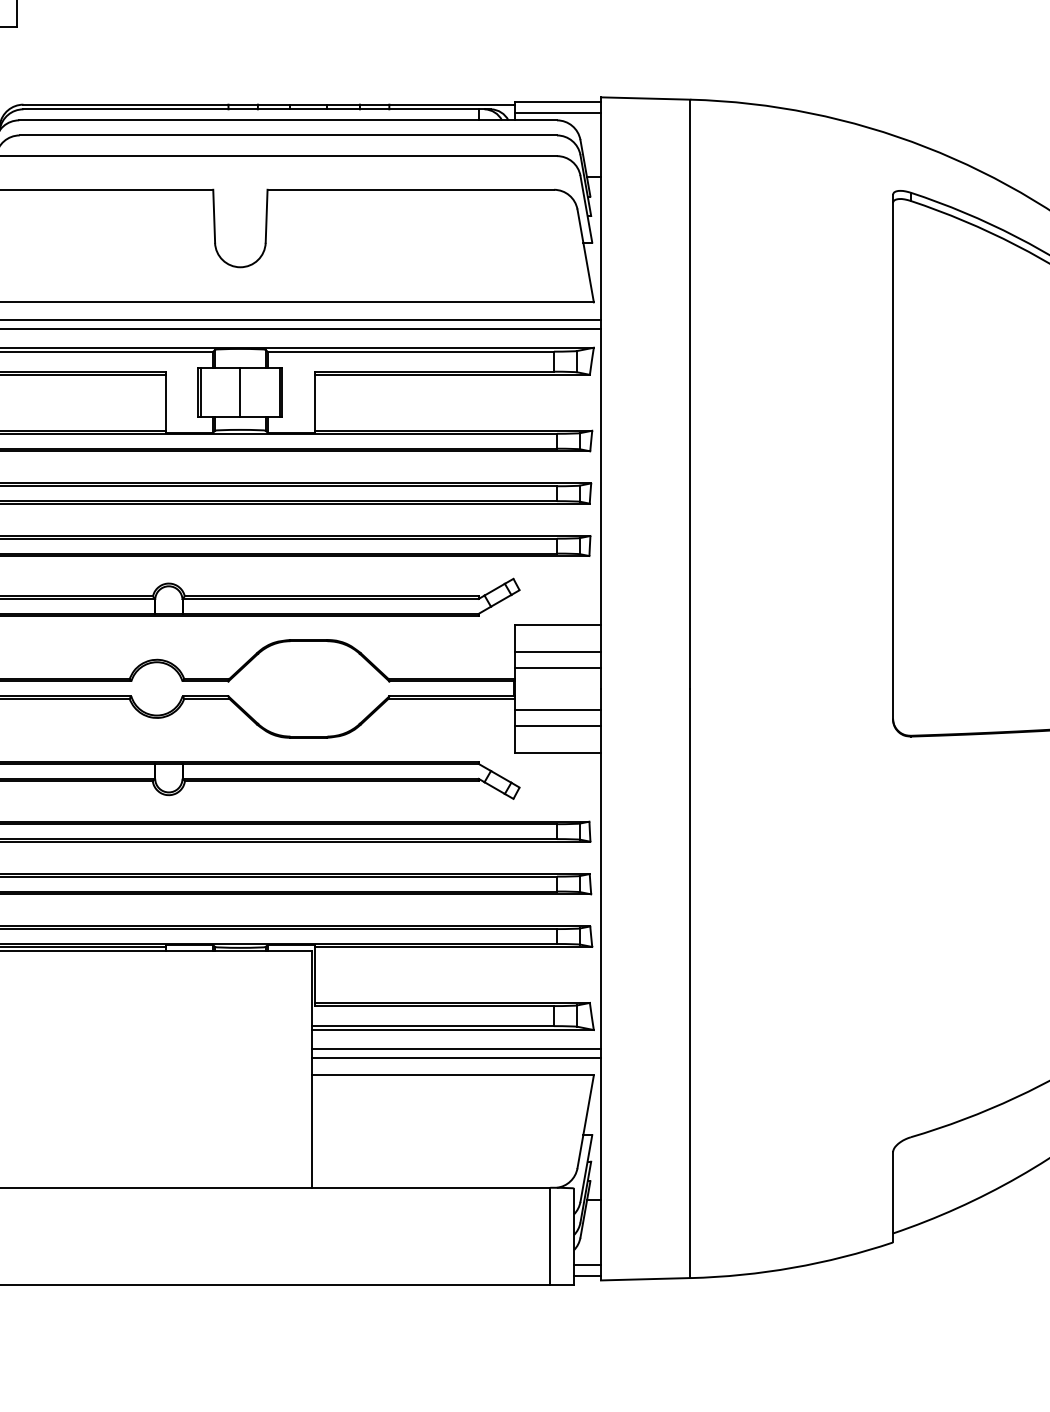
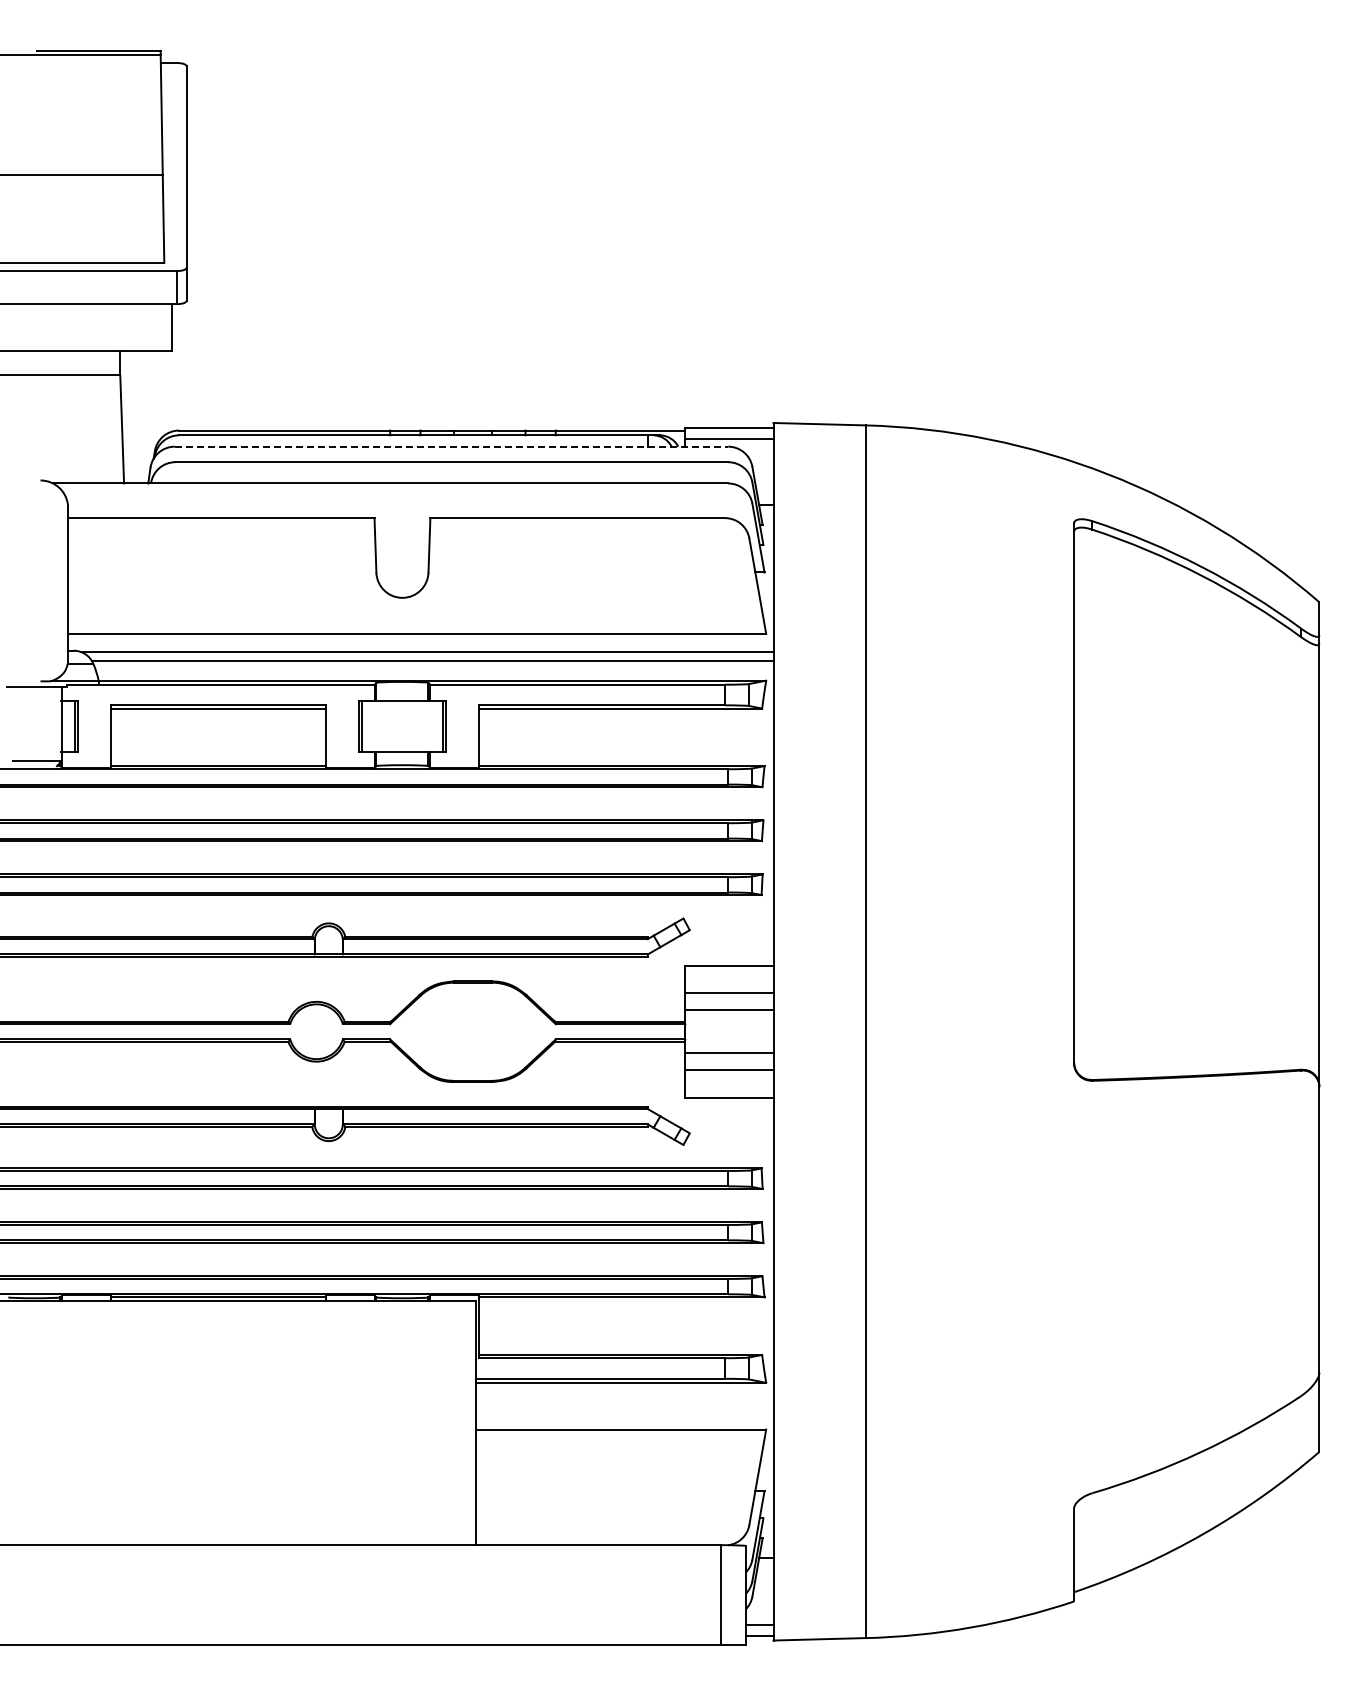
line: (288, 120) -> (451, 446), solid -> dashed
line: (240, 392) -> (402, 726), removed
line: (456, 1049) -> (624, 1402), removed
line: (456, 1057) -> (624, 1411), removed

